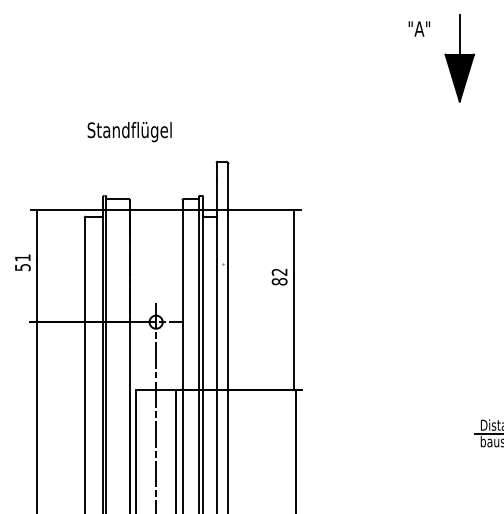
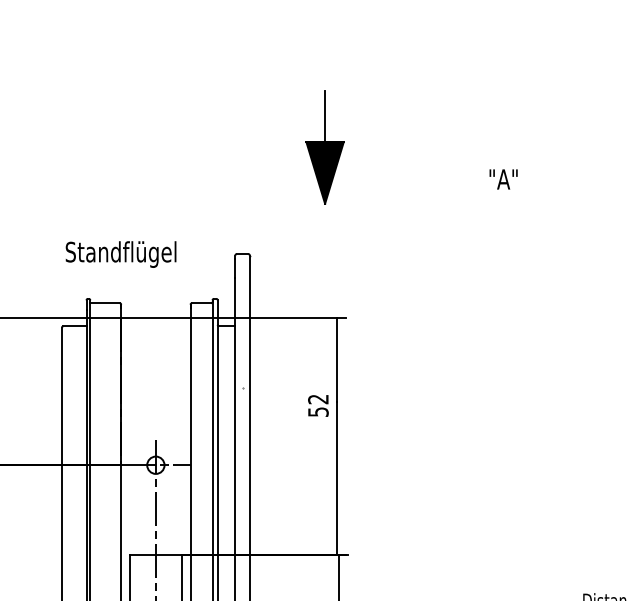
text: (419, 28) -> (503, 178), moved
part: (459, 58) -> (324, 147), moved
text: (129, 132) -> (120, 255), moved
text: (279, 281) -> (318, 411), 82 -> 52

